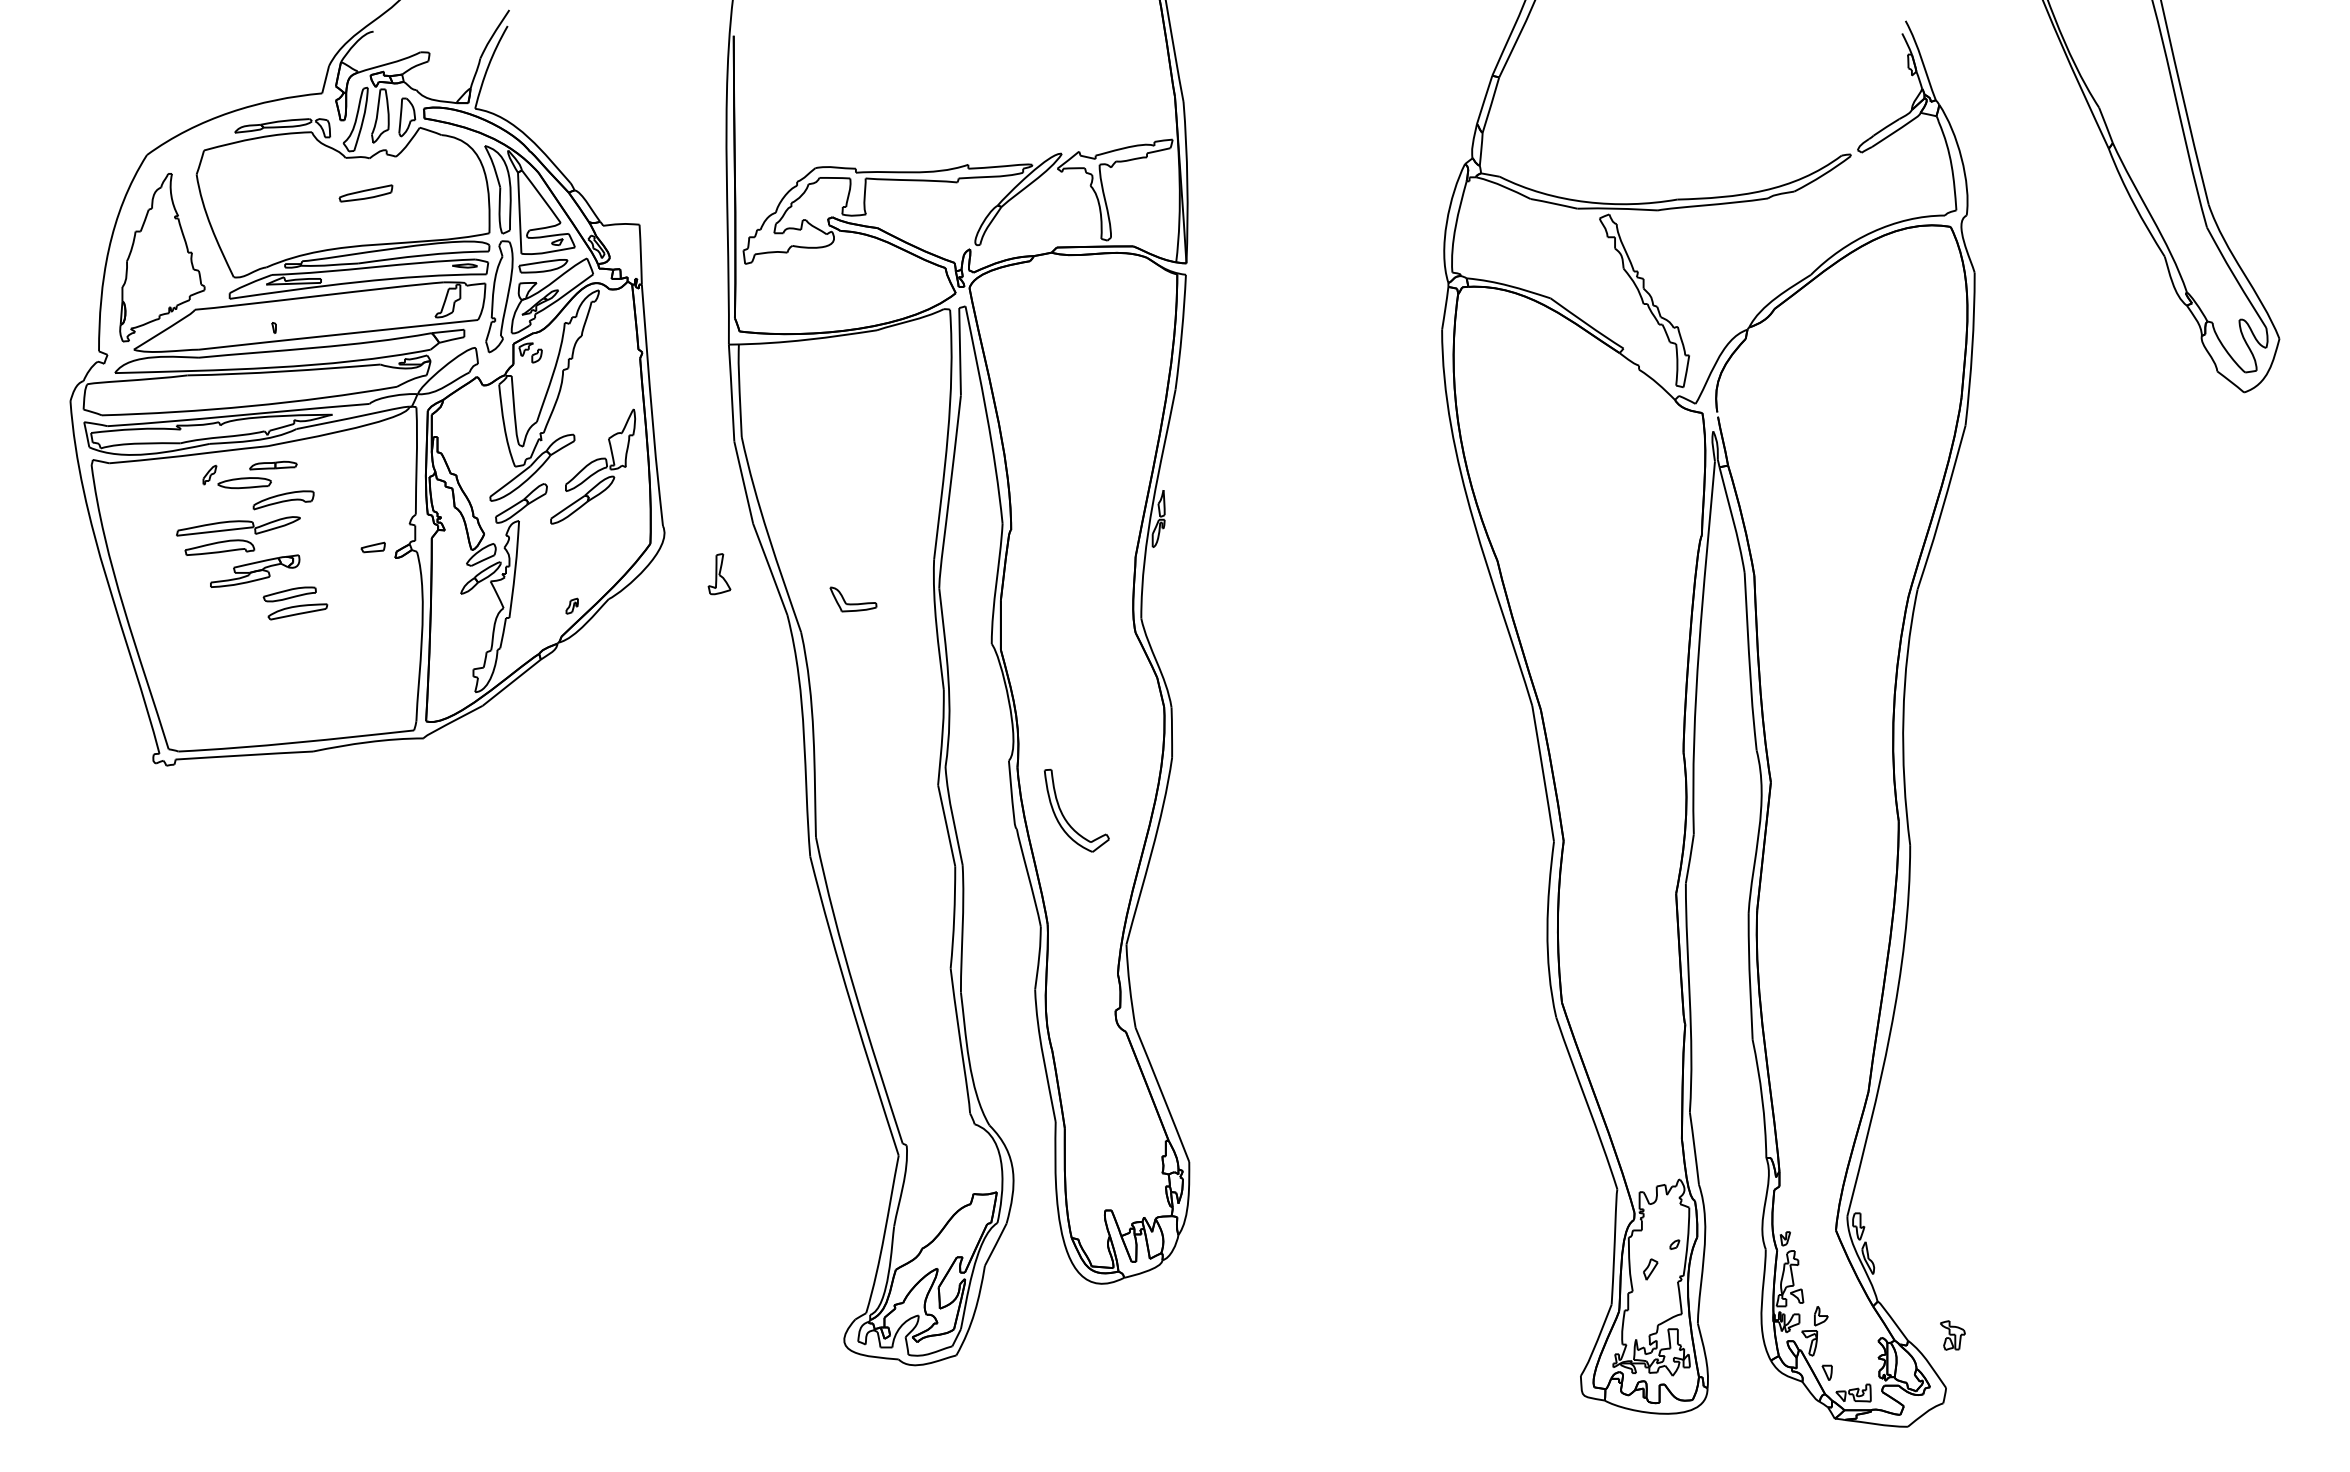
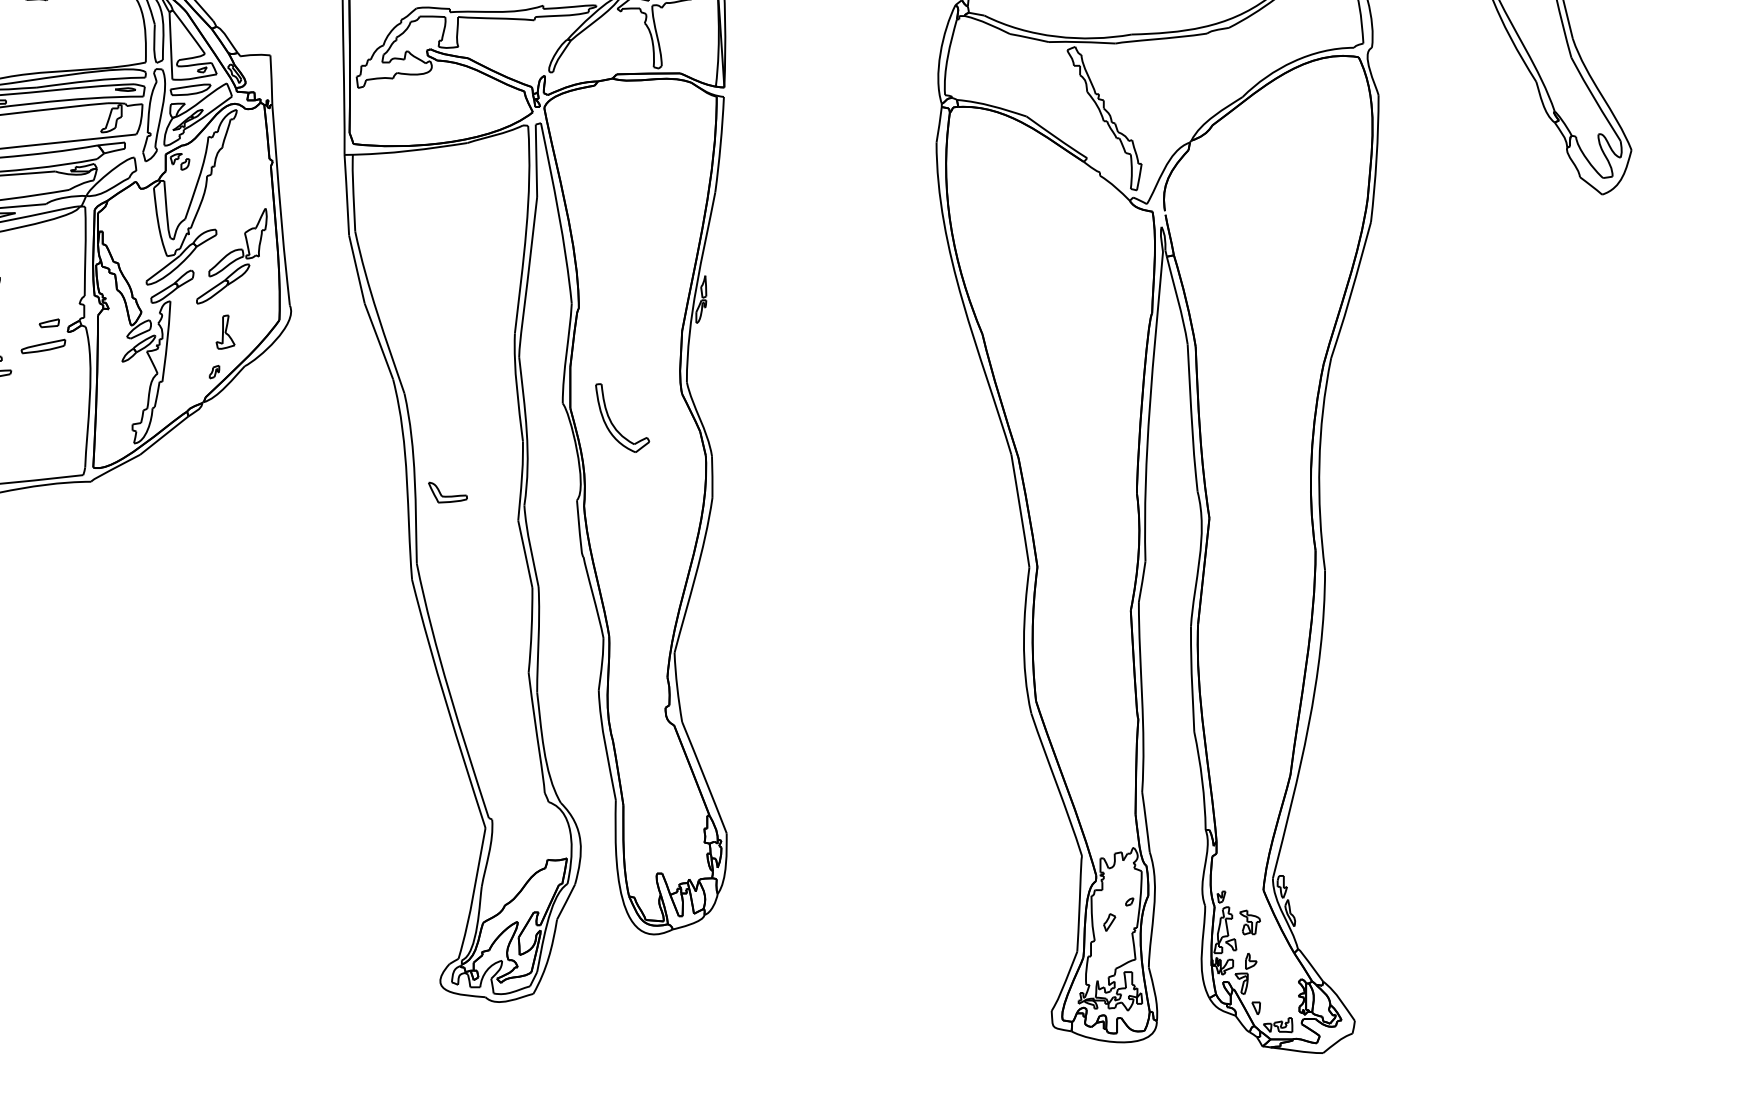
part: (365, 193) -> (42, 346), moved
part: (719, 574) -> (225, 332), moved
part: (853, 599) -> (448, 492), moved
part: (1065, 817) -> (613, 423), moved
part: (1952, 1335) -> (1249, 922), moved

